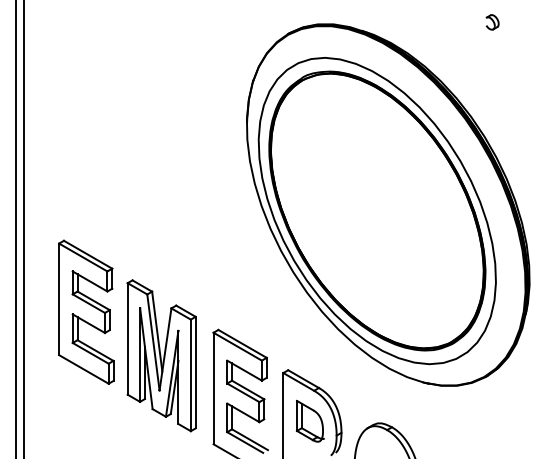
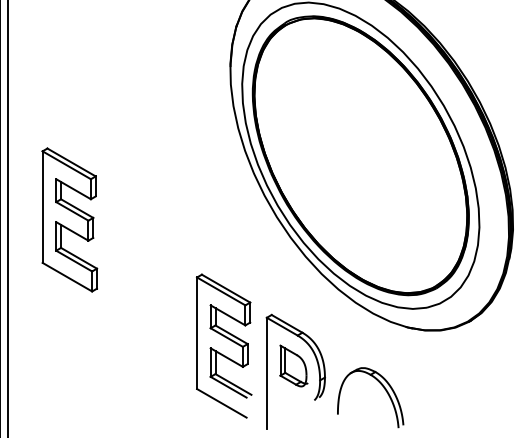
part: (86, 311) -> (69, 219), moved
part: (161, 355) -> (144, 300), removed

